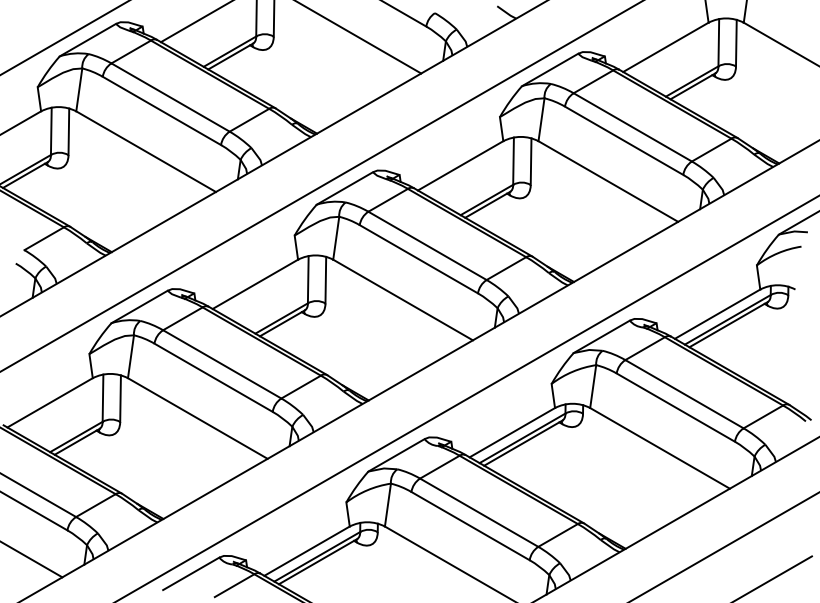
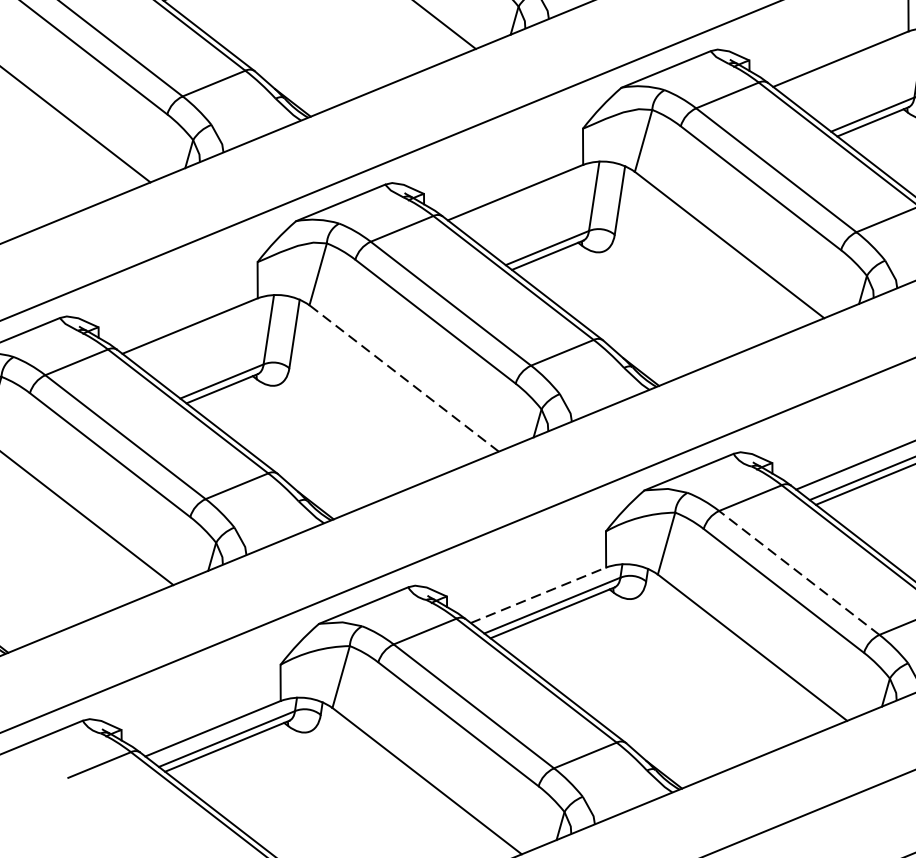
line: (403, 300) -> (404, 379), solid -> dashed
line: (684, 393) -> (799, 571), solid -> dashed
line: (512, 432) -> (538, 595), solid -> dashed

